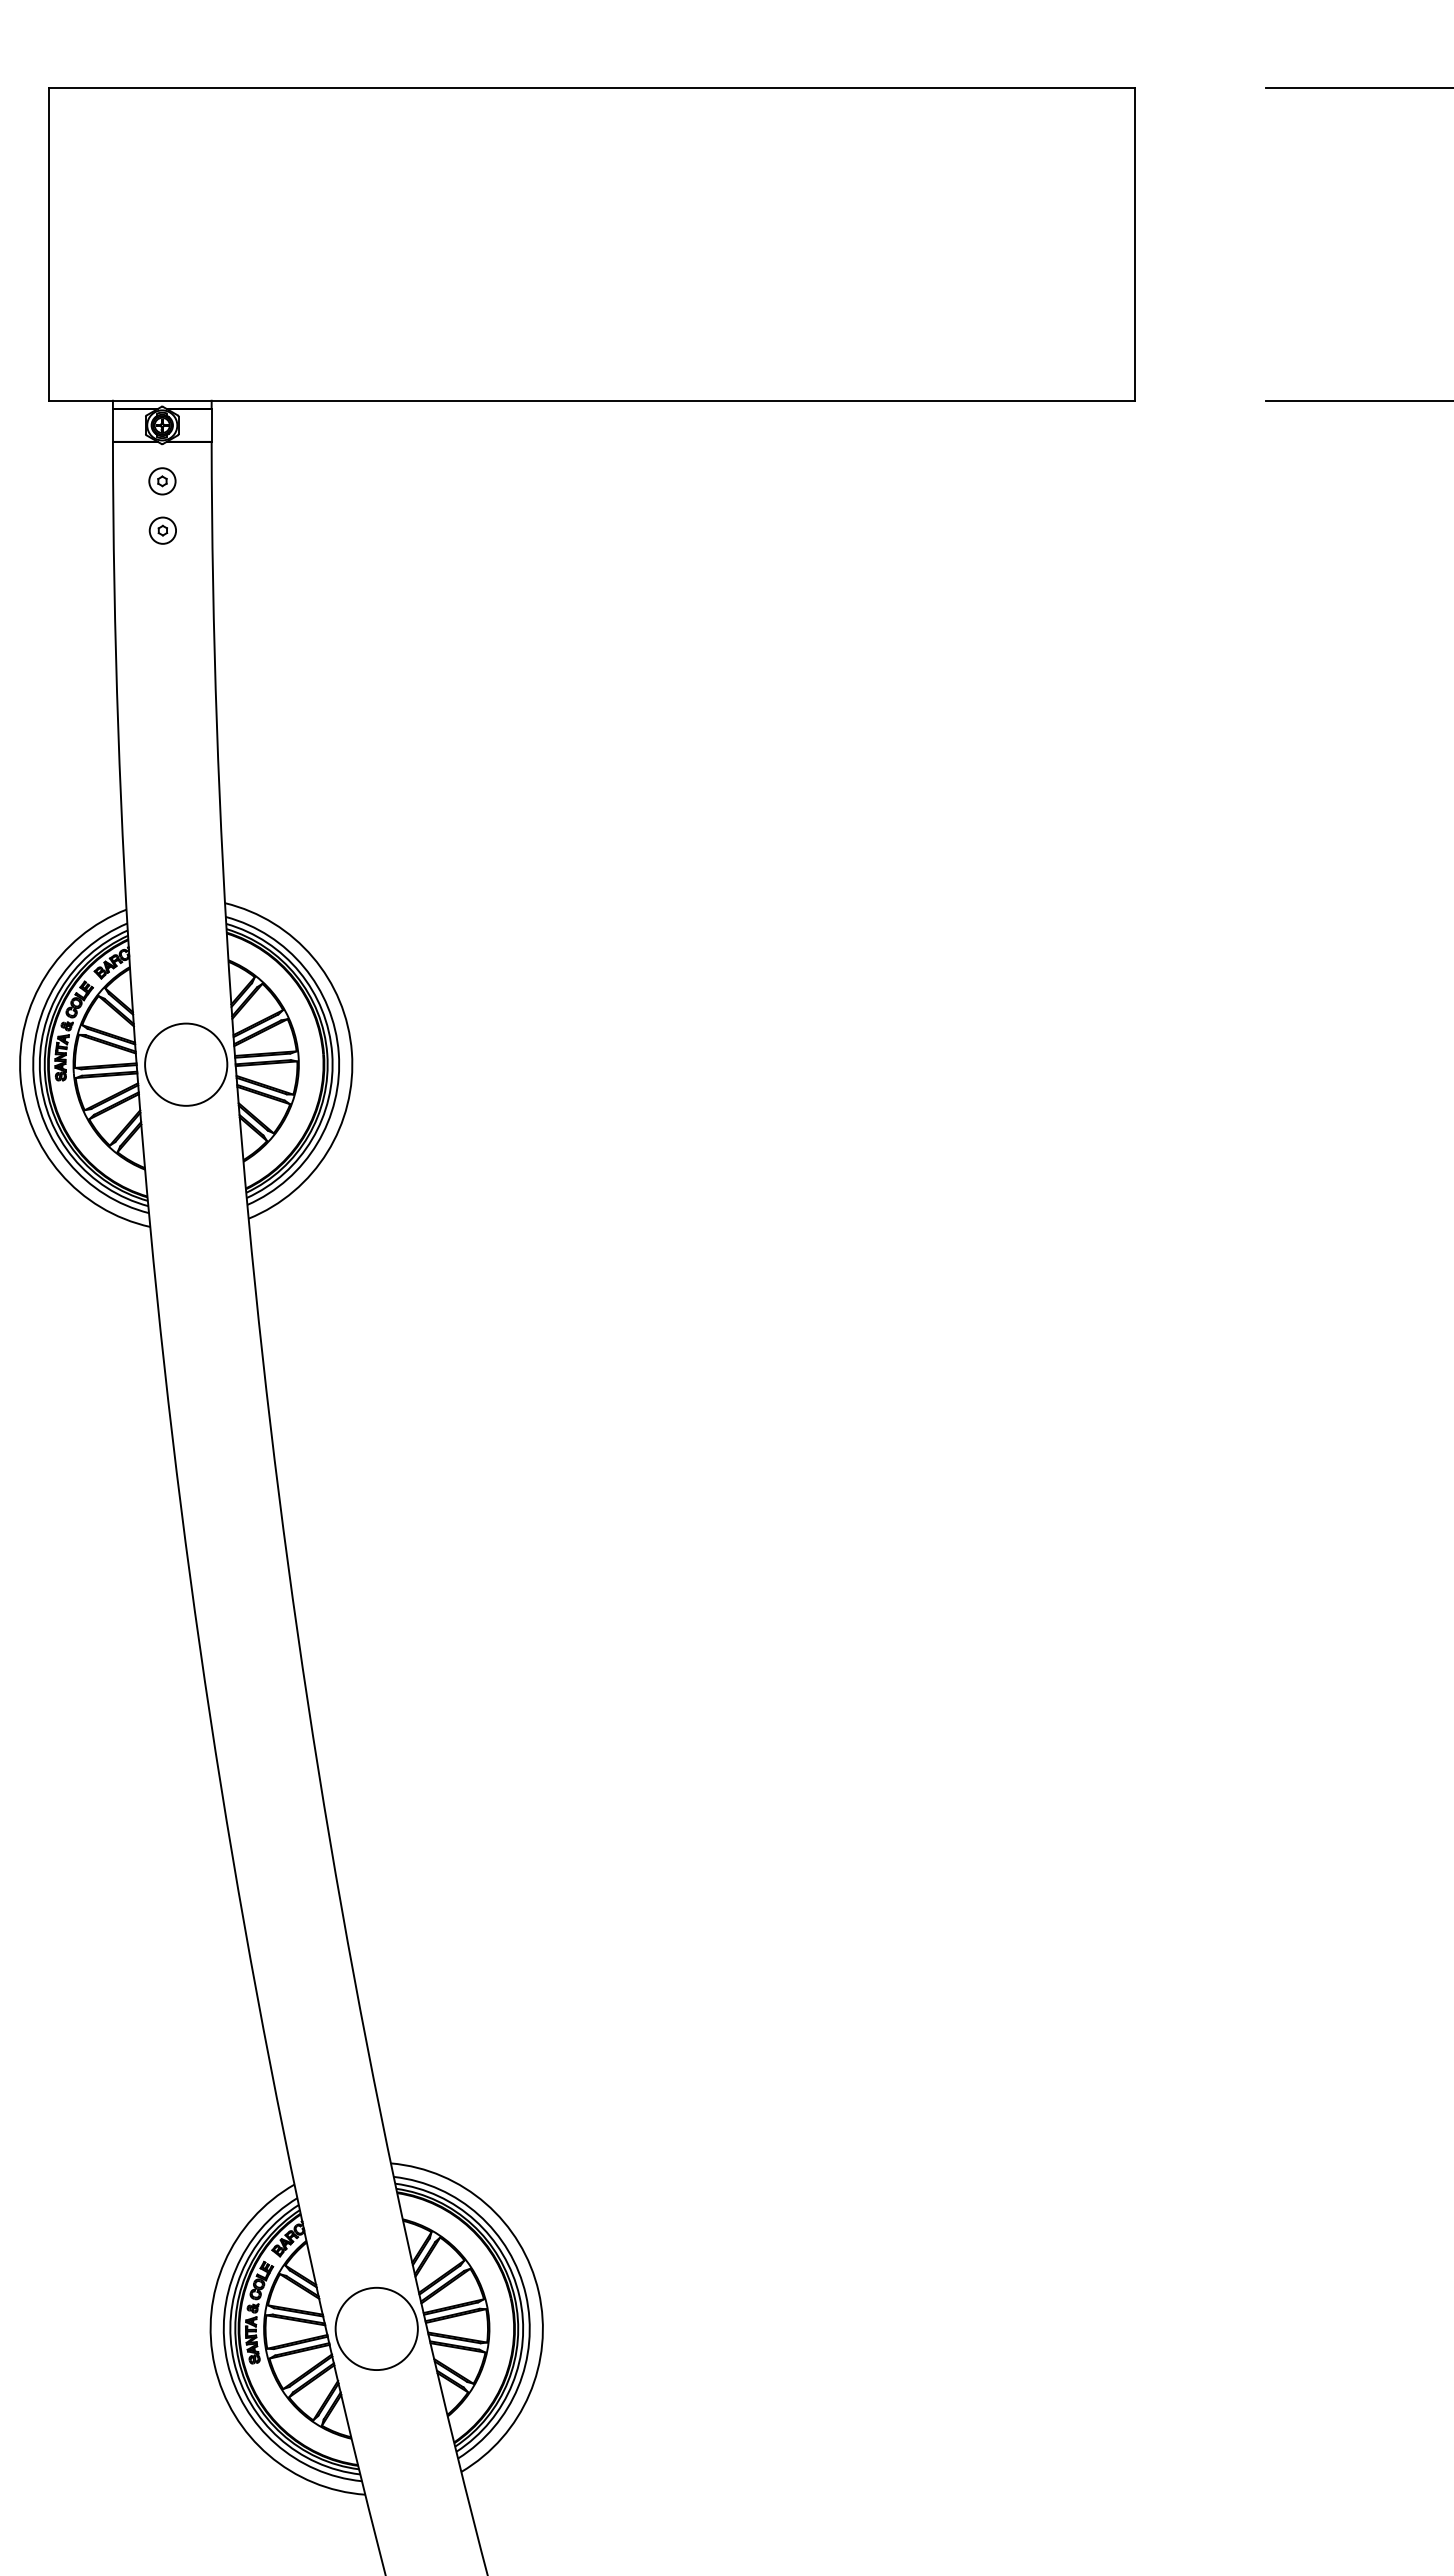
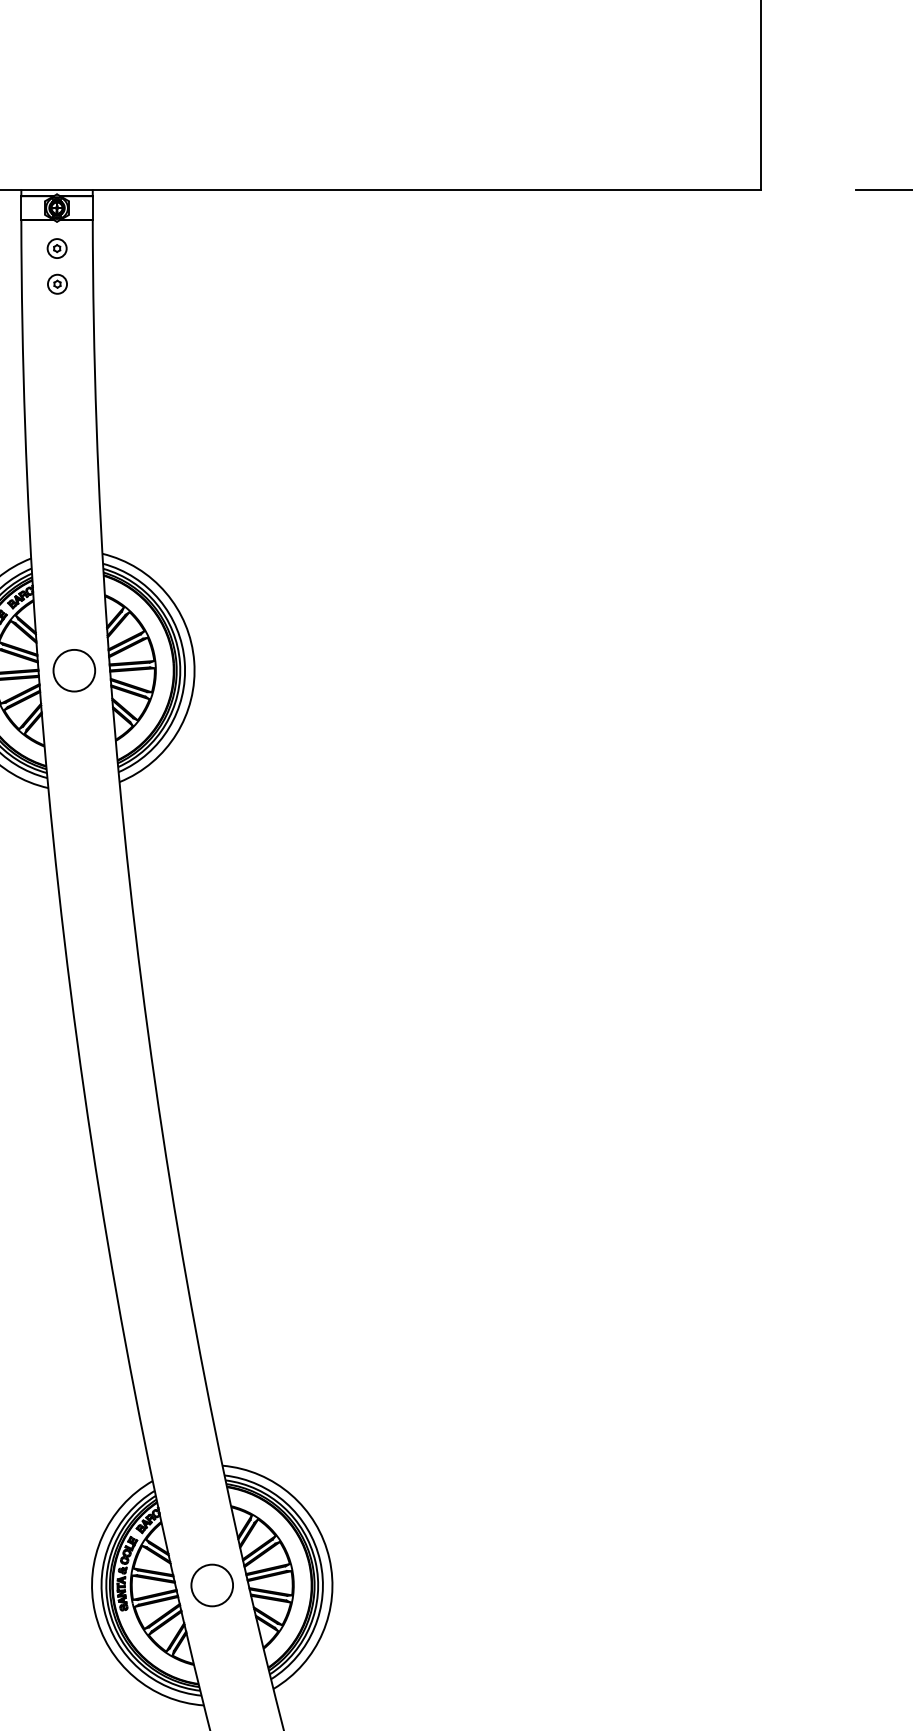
circle: (186, 1064) -> (74, 670), size x0.7
circle: (376, 2328) -> (212, 1585), size x0.7

